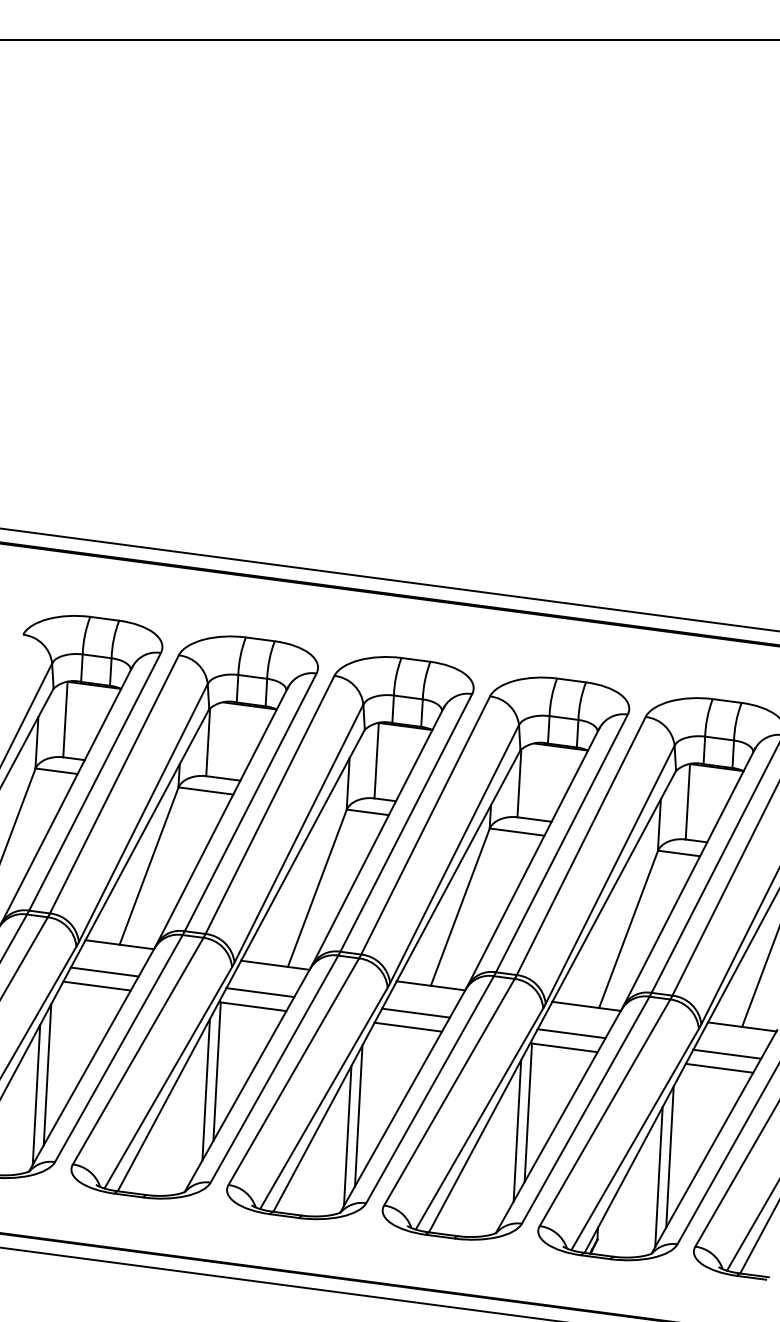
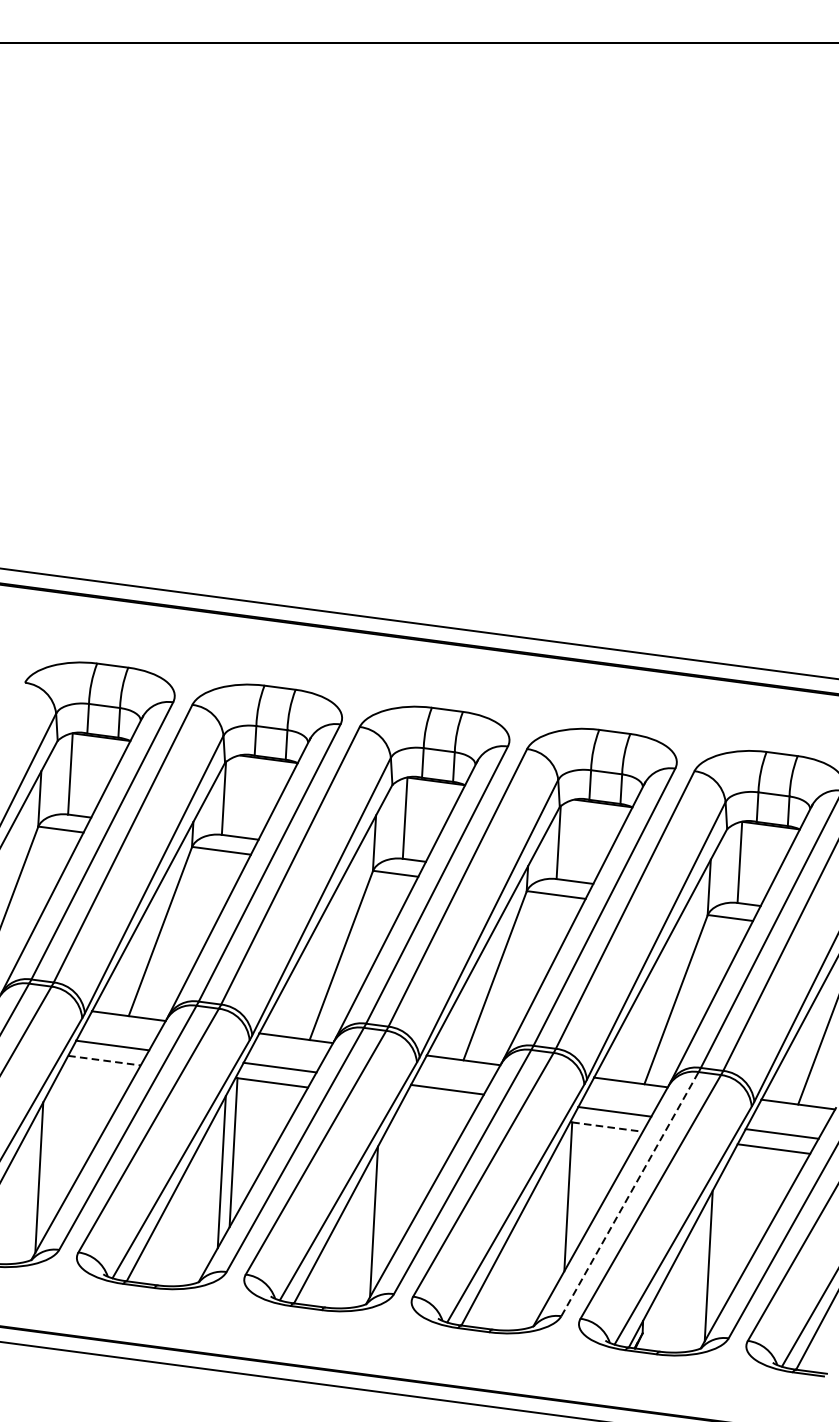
line: (97, 986) -> (104, 1061), solid -> dashed
line: (408, 1026) -> (439, 1104), removed
line: (565, 1047) -> (608, 1126), solid -> dashed
line: (47, 1074) -> (51, 1155), removed
line: (585, 1109) -> (629, 1193), solid -> dashed
line: (358, 1115) -> (385, 1199), removed
line: (517, 1130) -> (556, 1215), removed
line: (669, 1156) -> (720, 1243), removed

